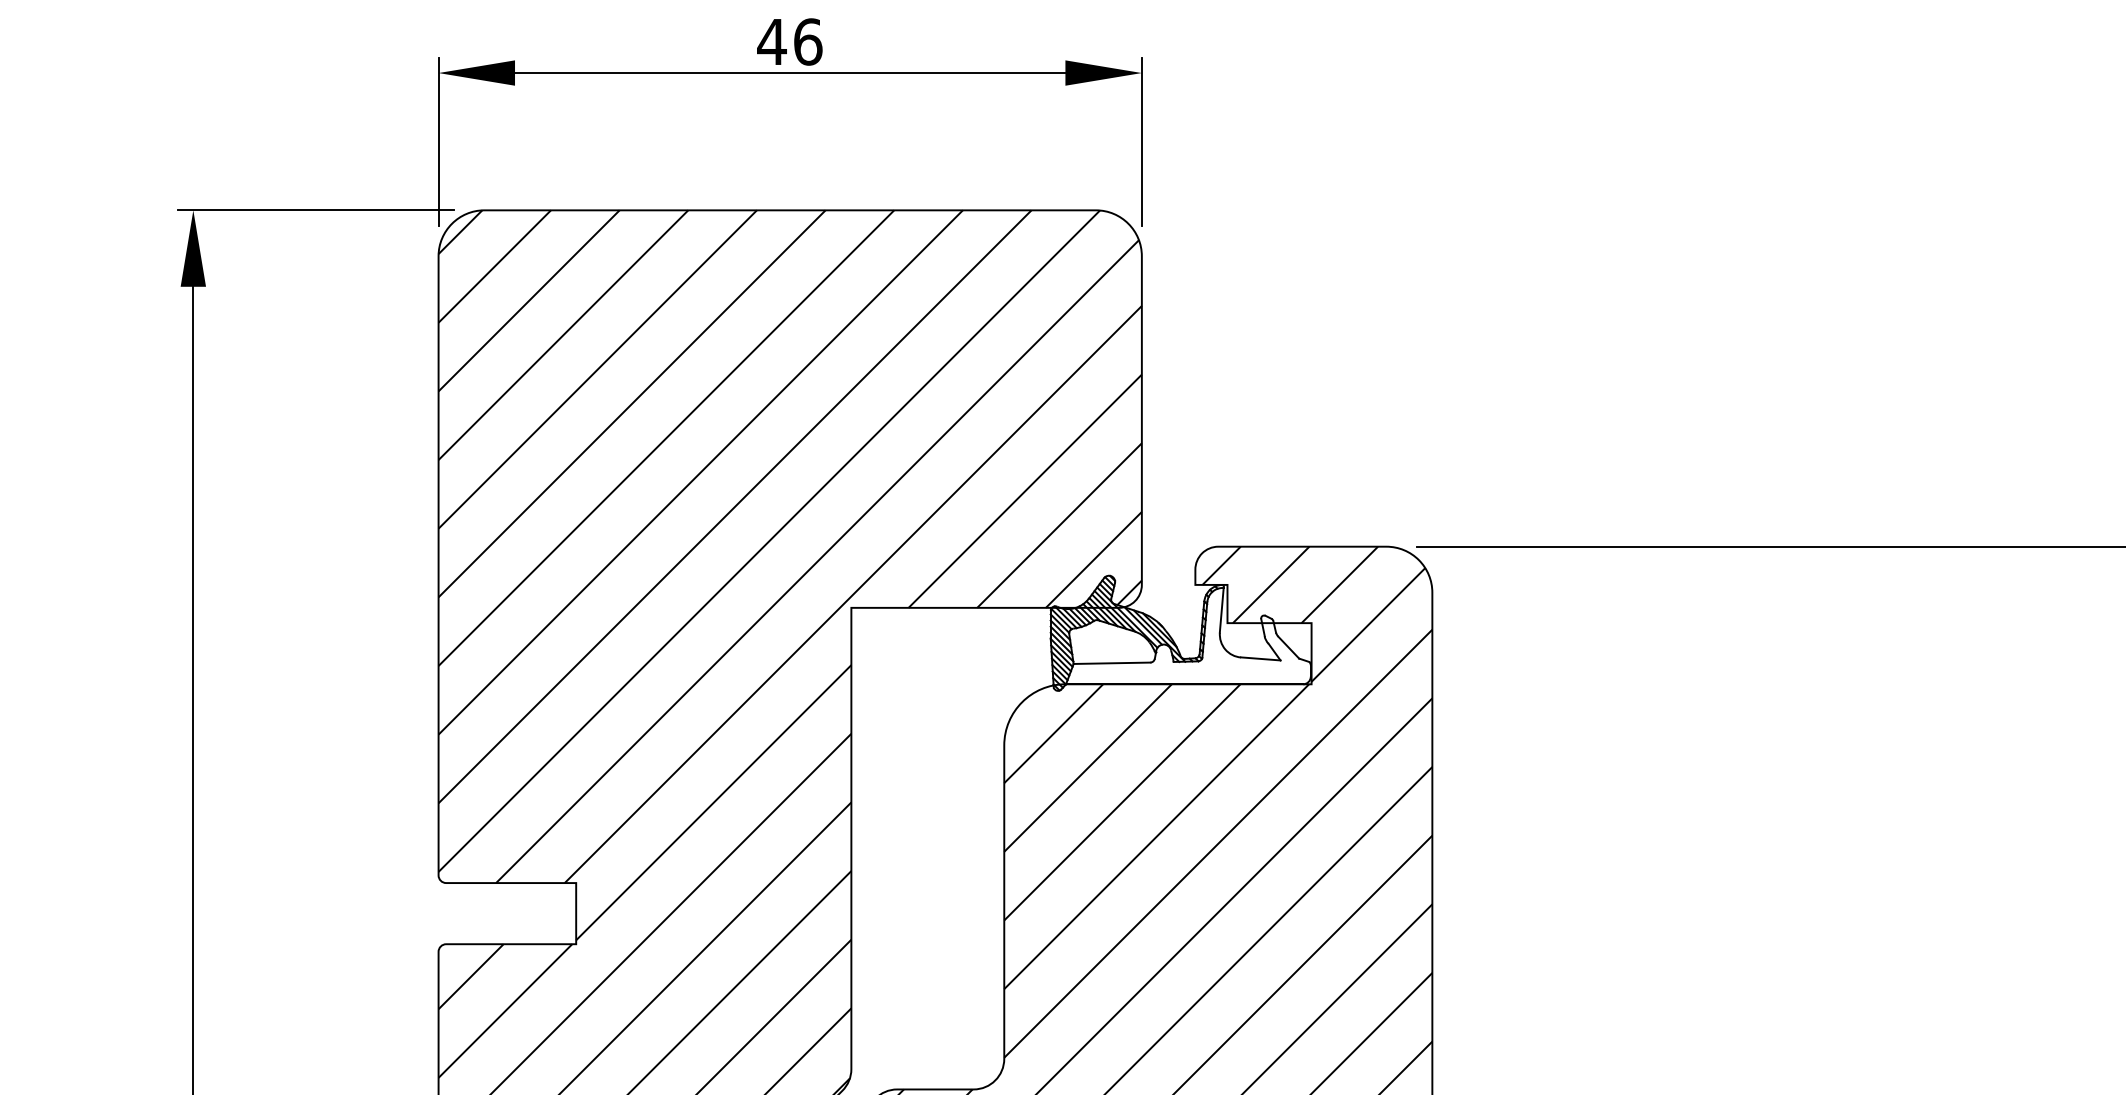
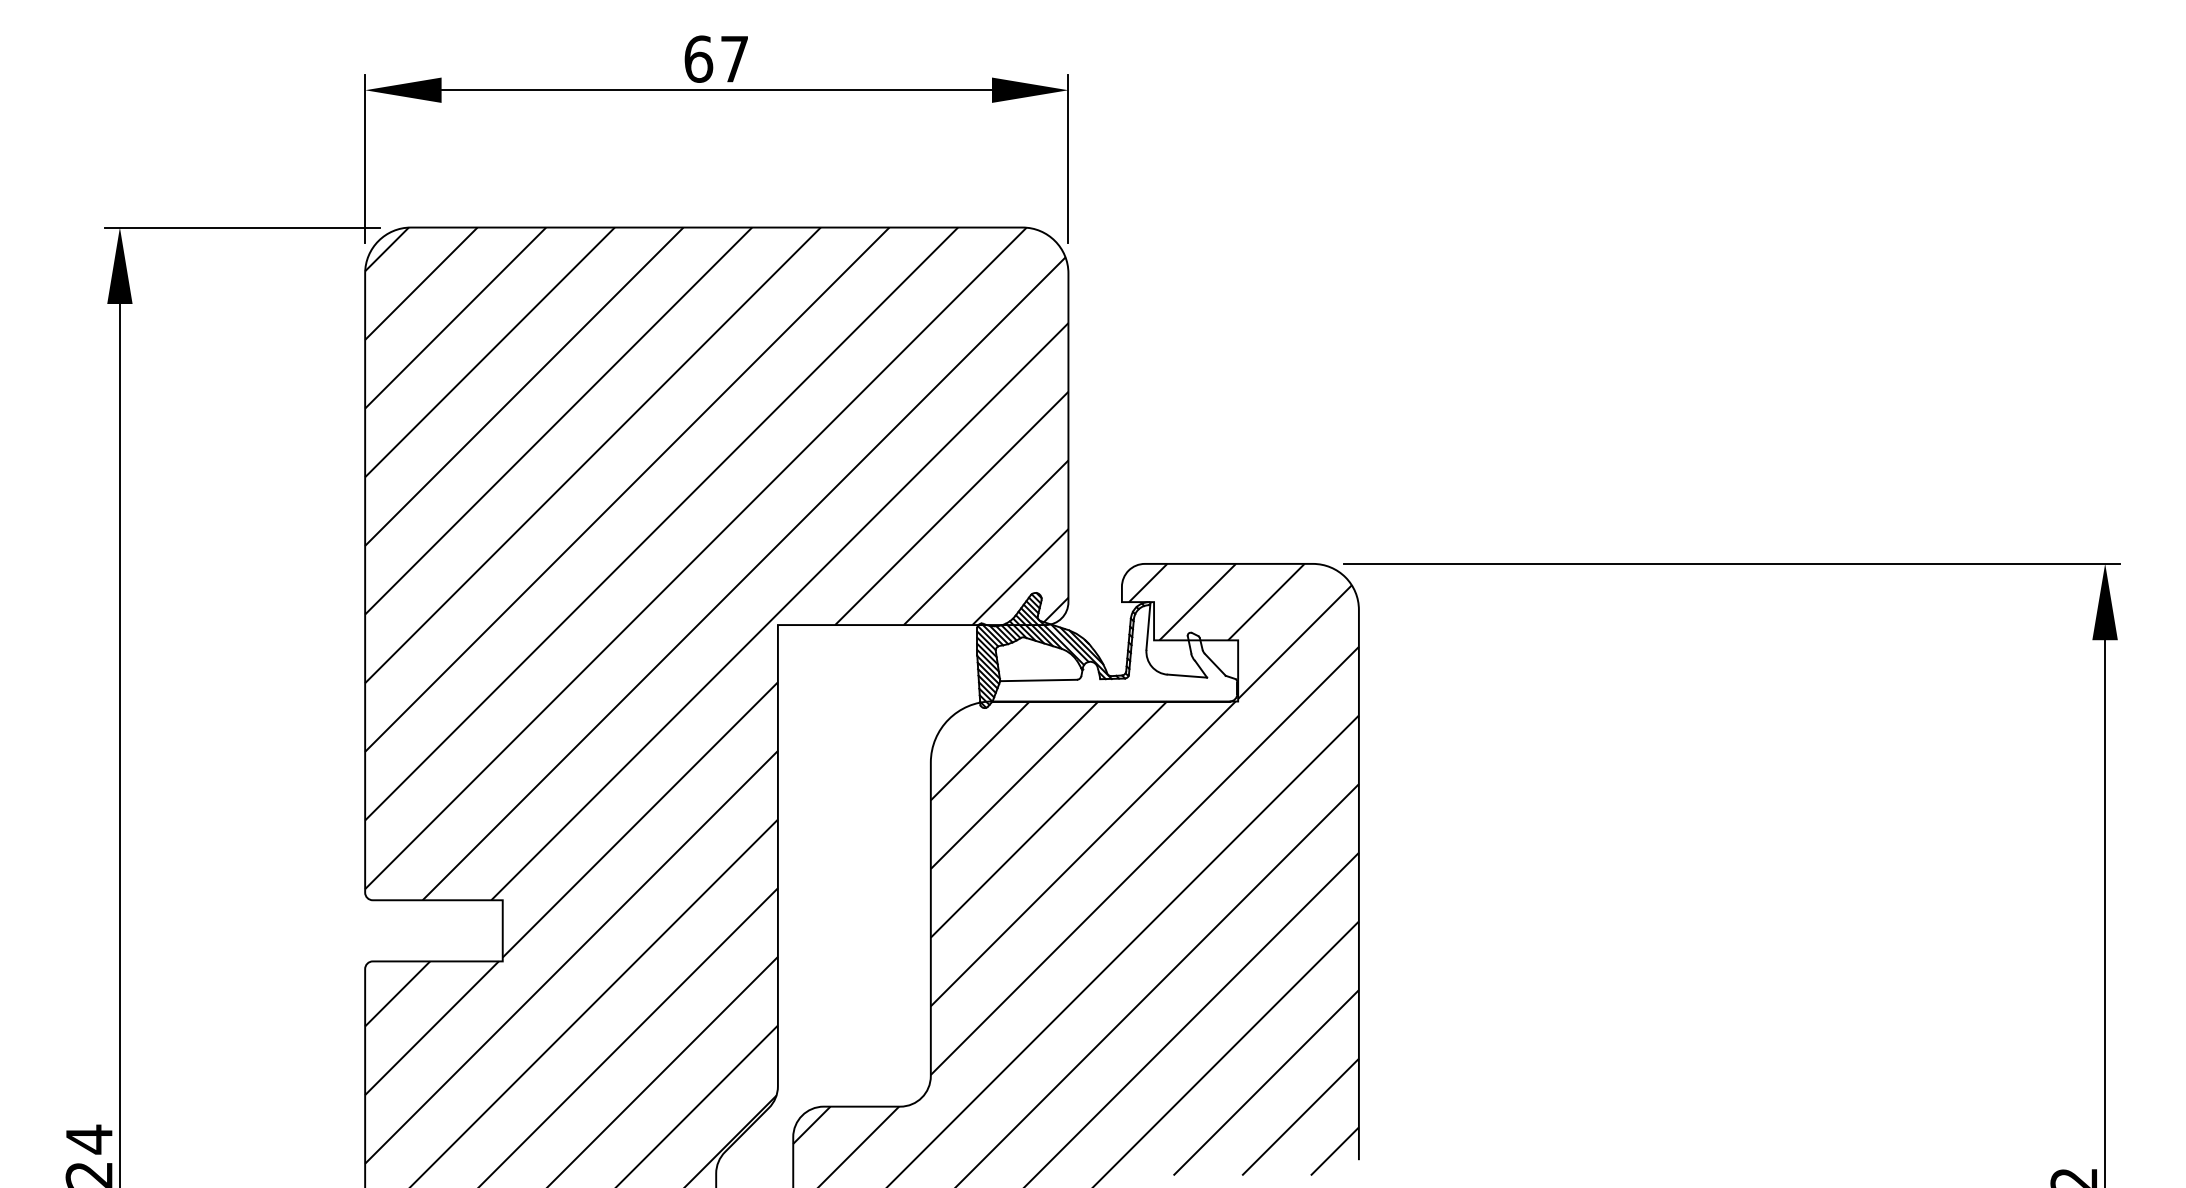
text: (789, 41) -> (716, 58), 46 -> 67

